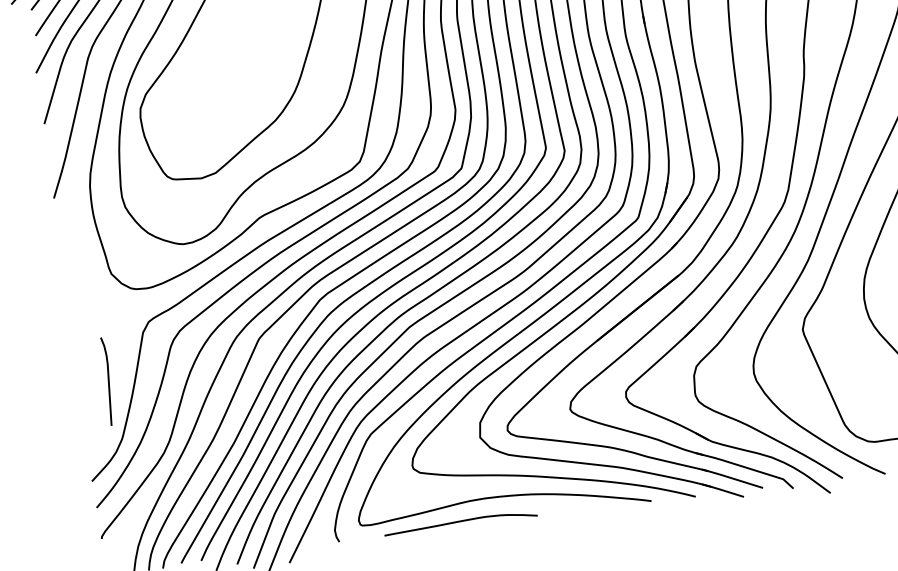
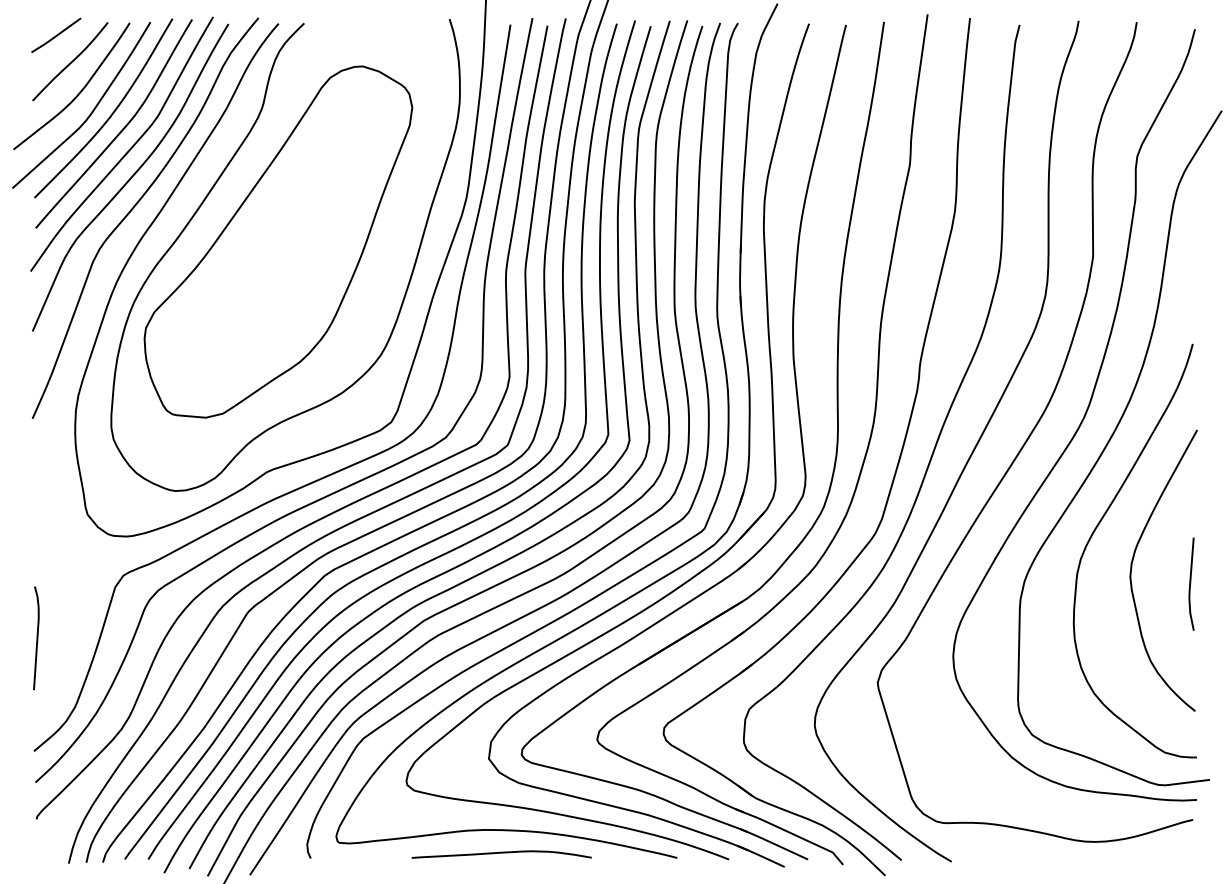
line: (108, 381) -> (36, 638), moved
curve: (460, 522) -> (501, 853), moved

